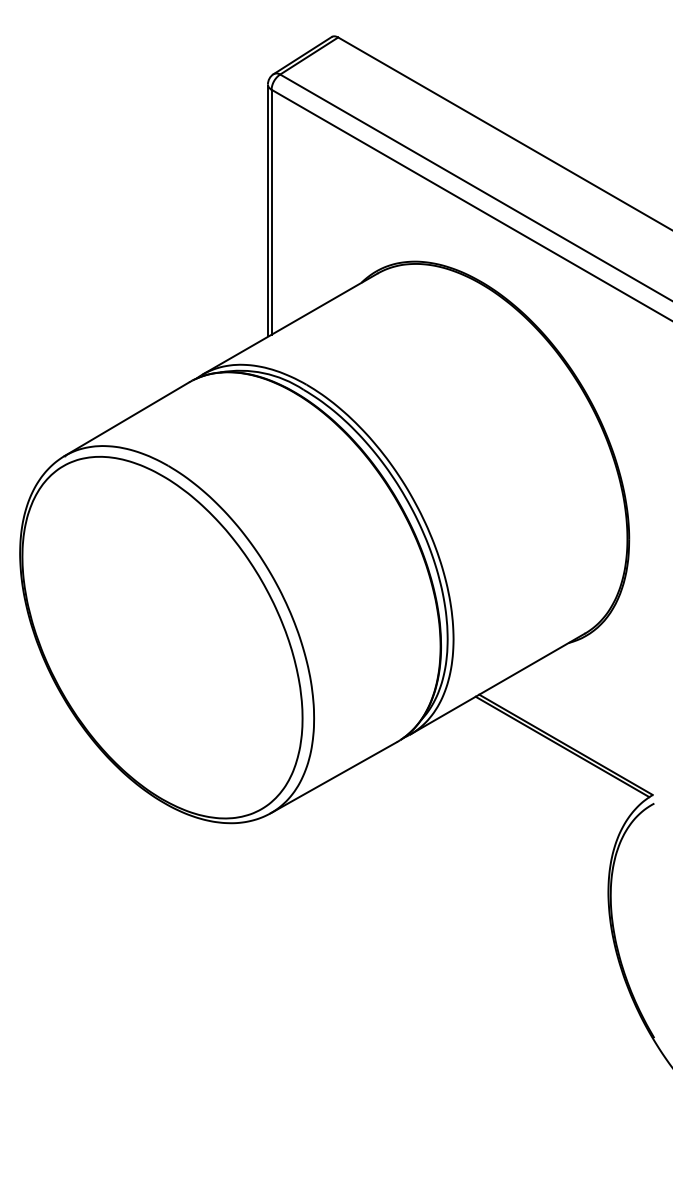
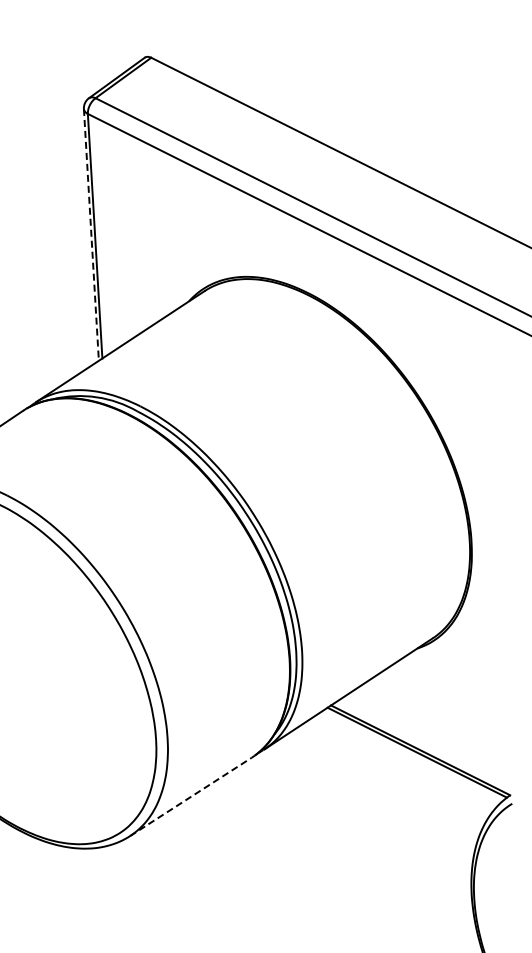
line: (267, 211) -> (91, 235), solid -> dashed
line: (334, 777) -> (191, 796), solid -> dashed

